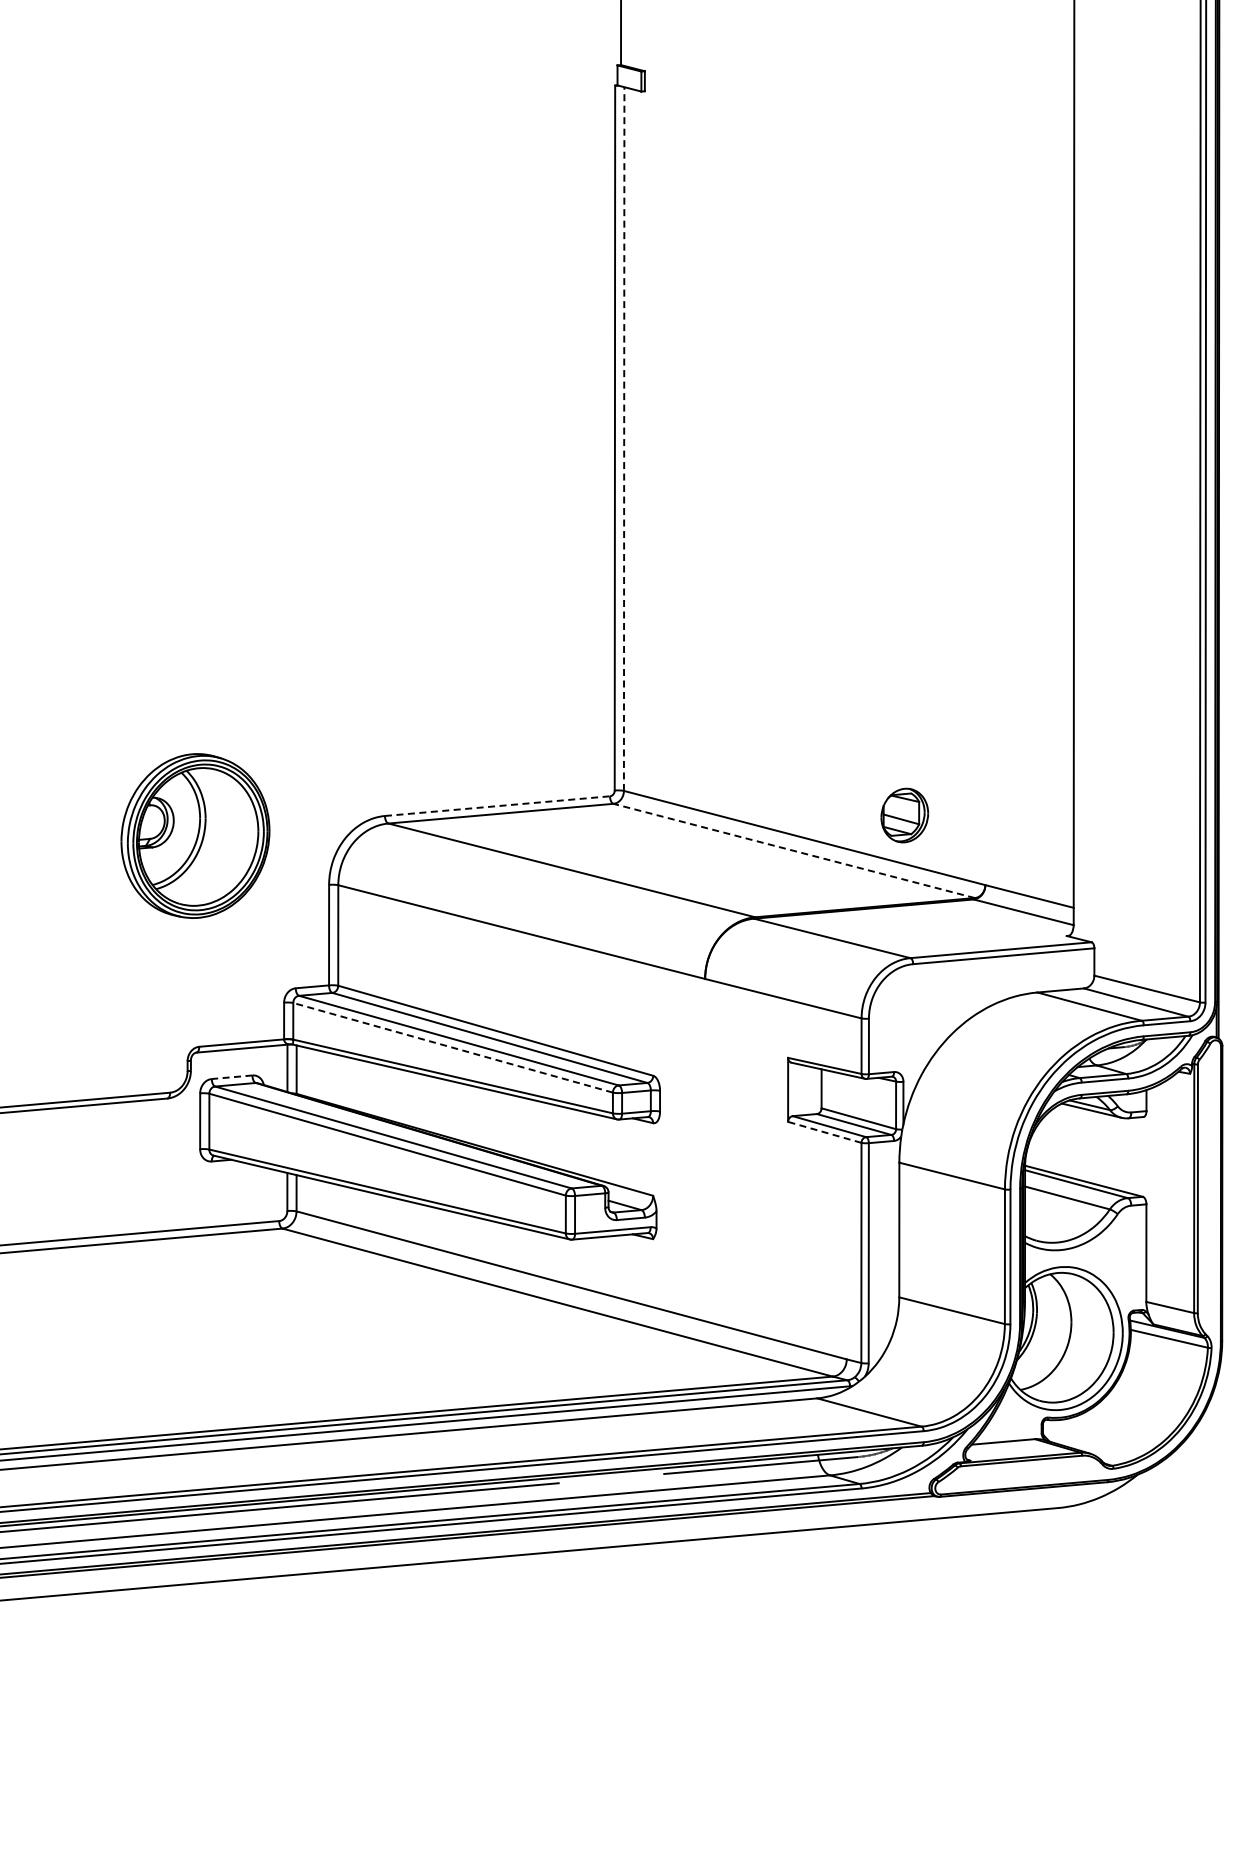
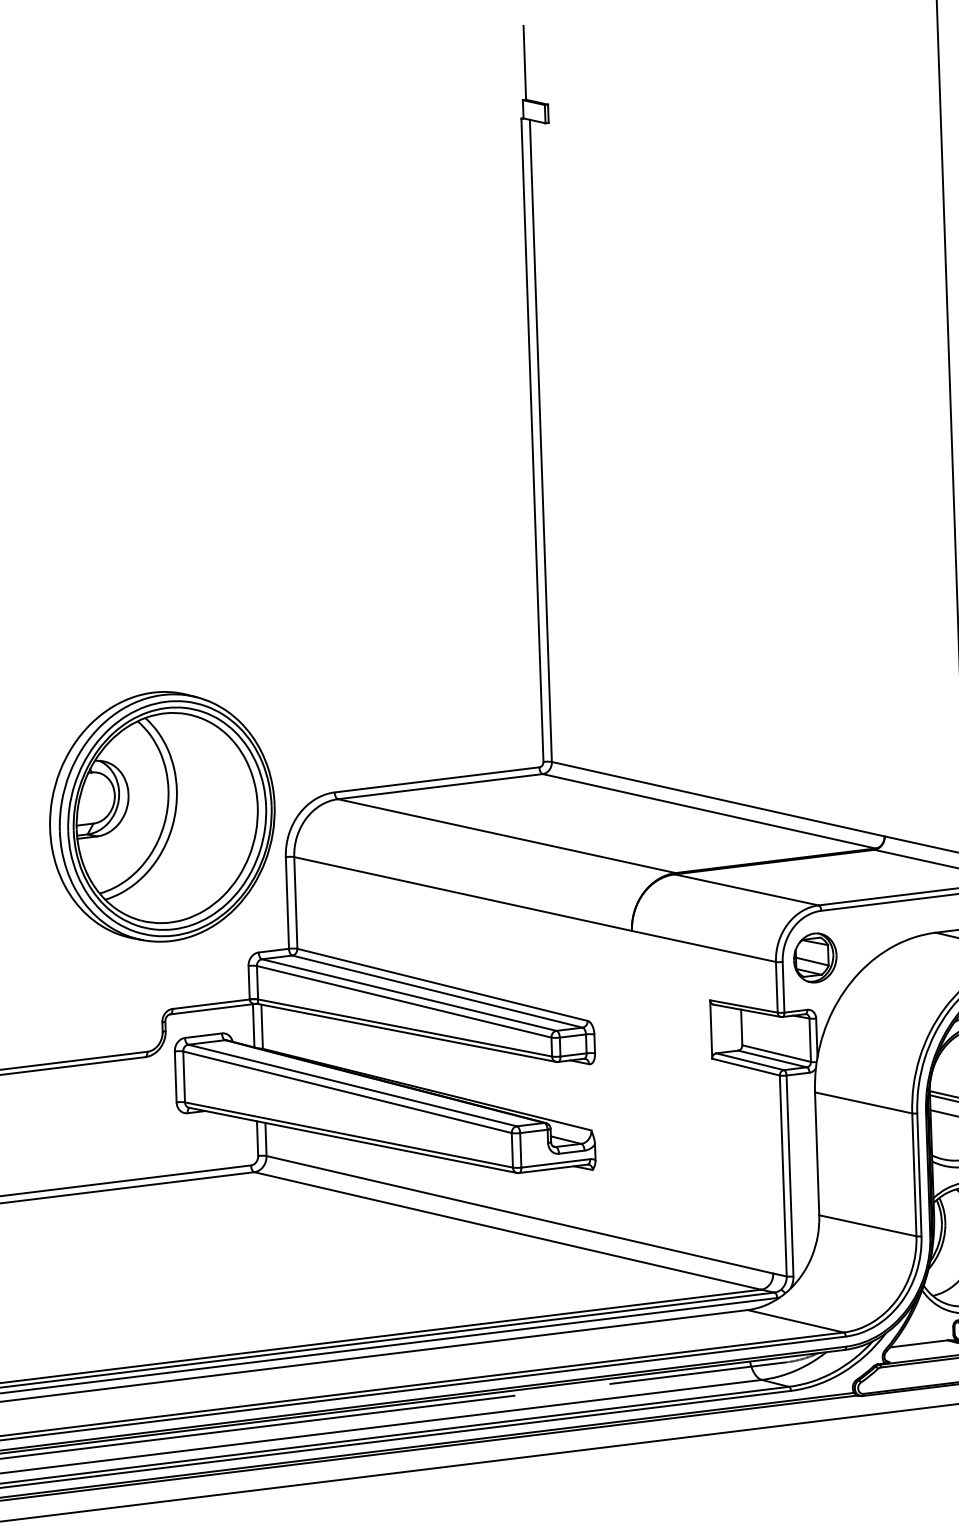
line: (624, 439) -> (541, 441), dashed -> solid
line: (497, 806) -> (437, 780), dashed -> solid
part: (904, 815) -> (815, 957), moved
part: (195, 835) -> (162, 816), size x1.67
line: (794, 850) -> (709, 810), dashed -> solid
line: (453, 1047) -> (404, 1001), dashed -> solid
line: (231, 1077) -> (202, 1035), dashed -> solid
line: (824, 1132) -> (745, 1067), dashed -> solid

